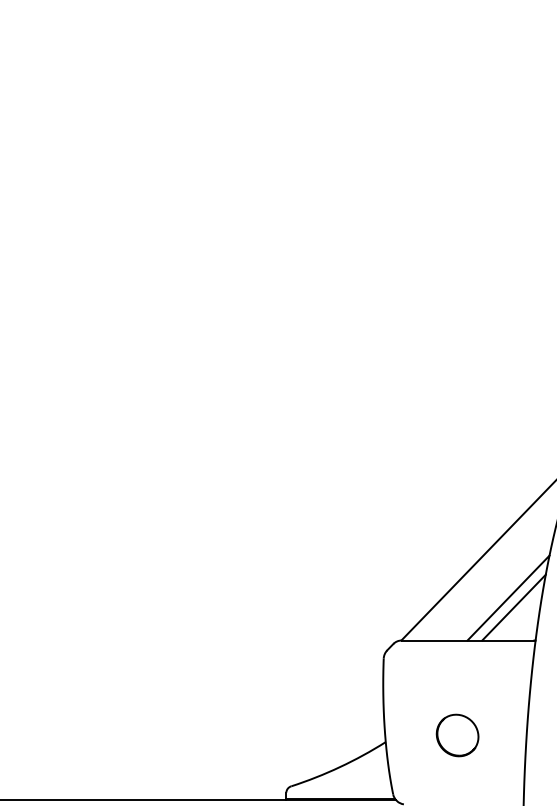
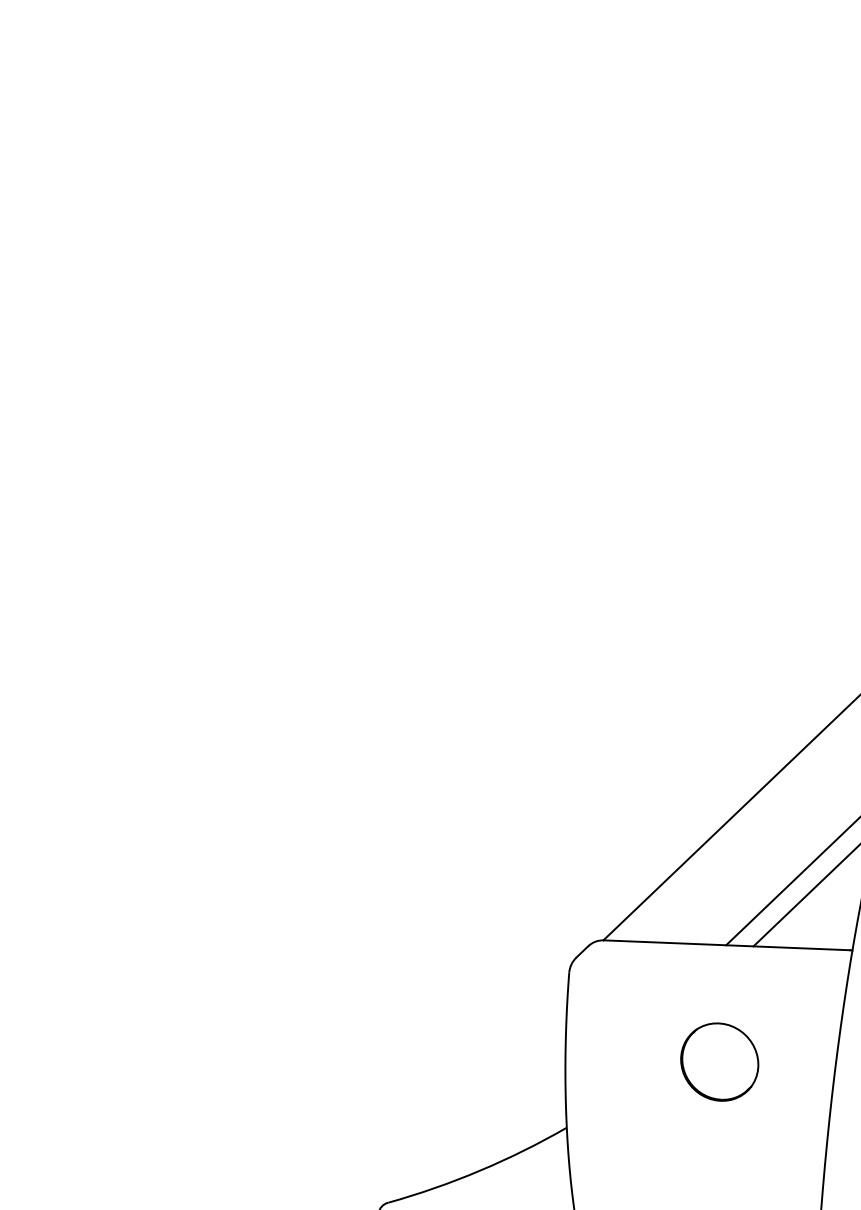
part: (457, 735) -> (719, 1062), moved

